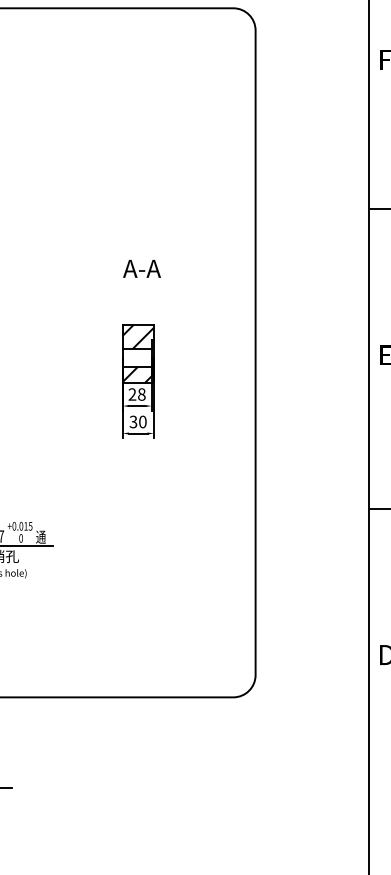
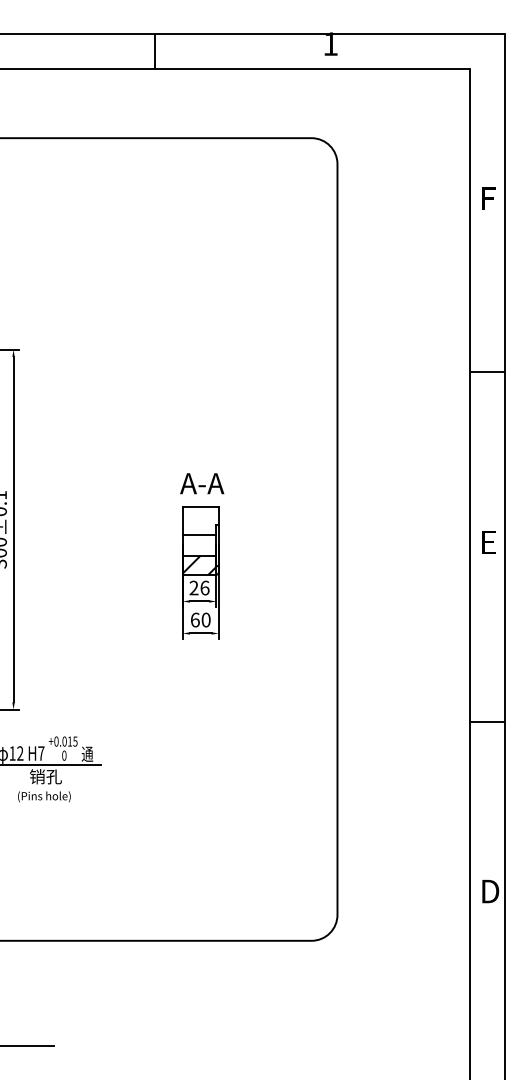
text: (142, 268) -> (202, 483), moved
hatch: (138, 336) -> (200, 520), removed
text: (141, 394) -> (204, 587), 28 -> 26
text: (132, 421) -> (194, 619), 30 -> 60

